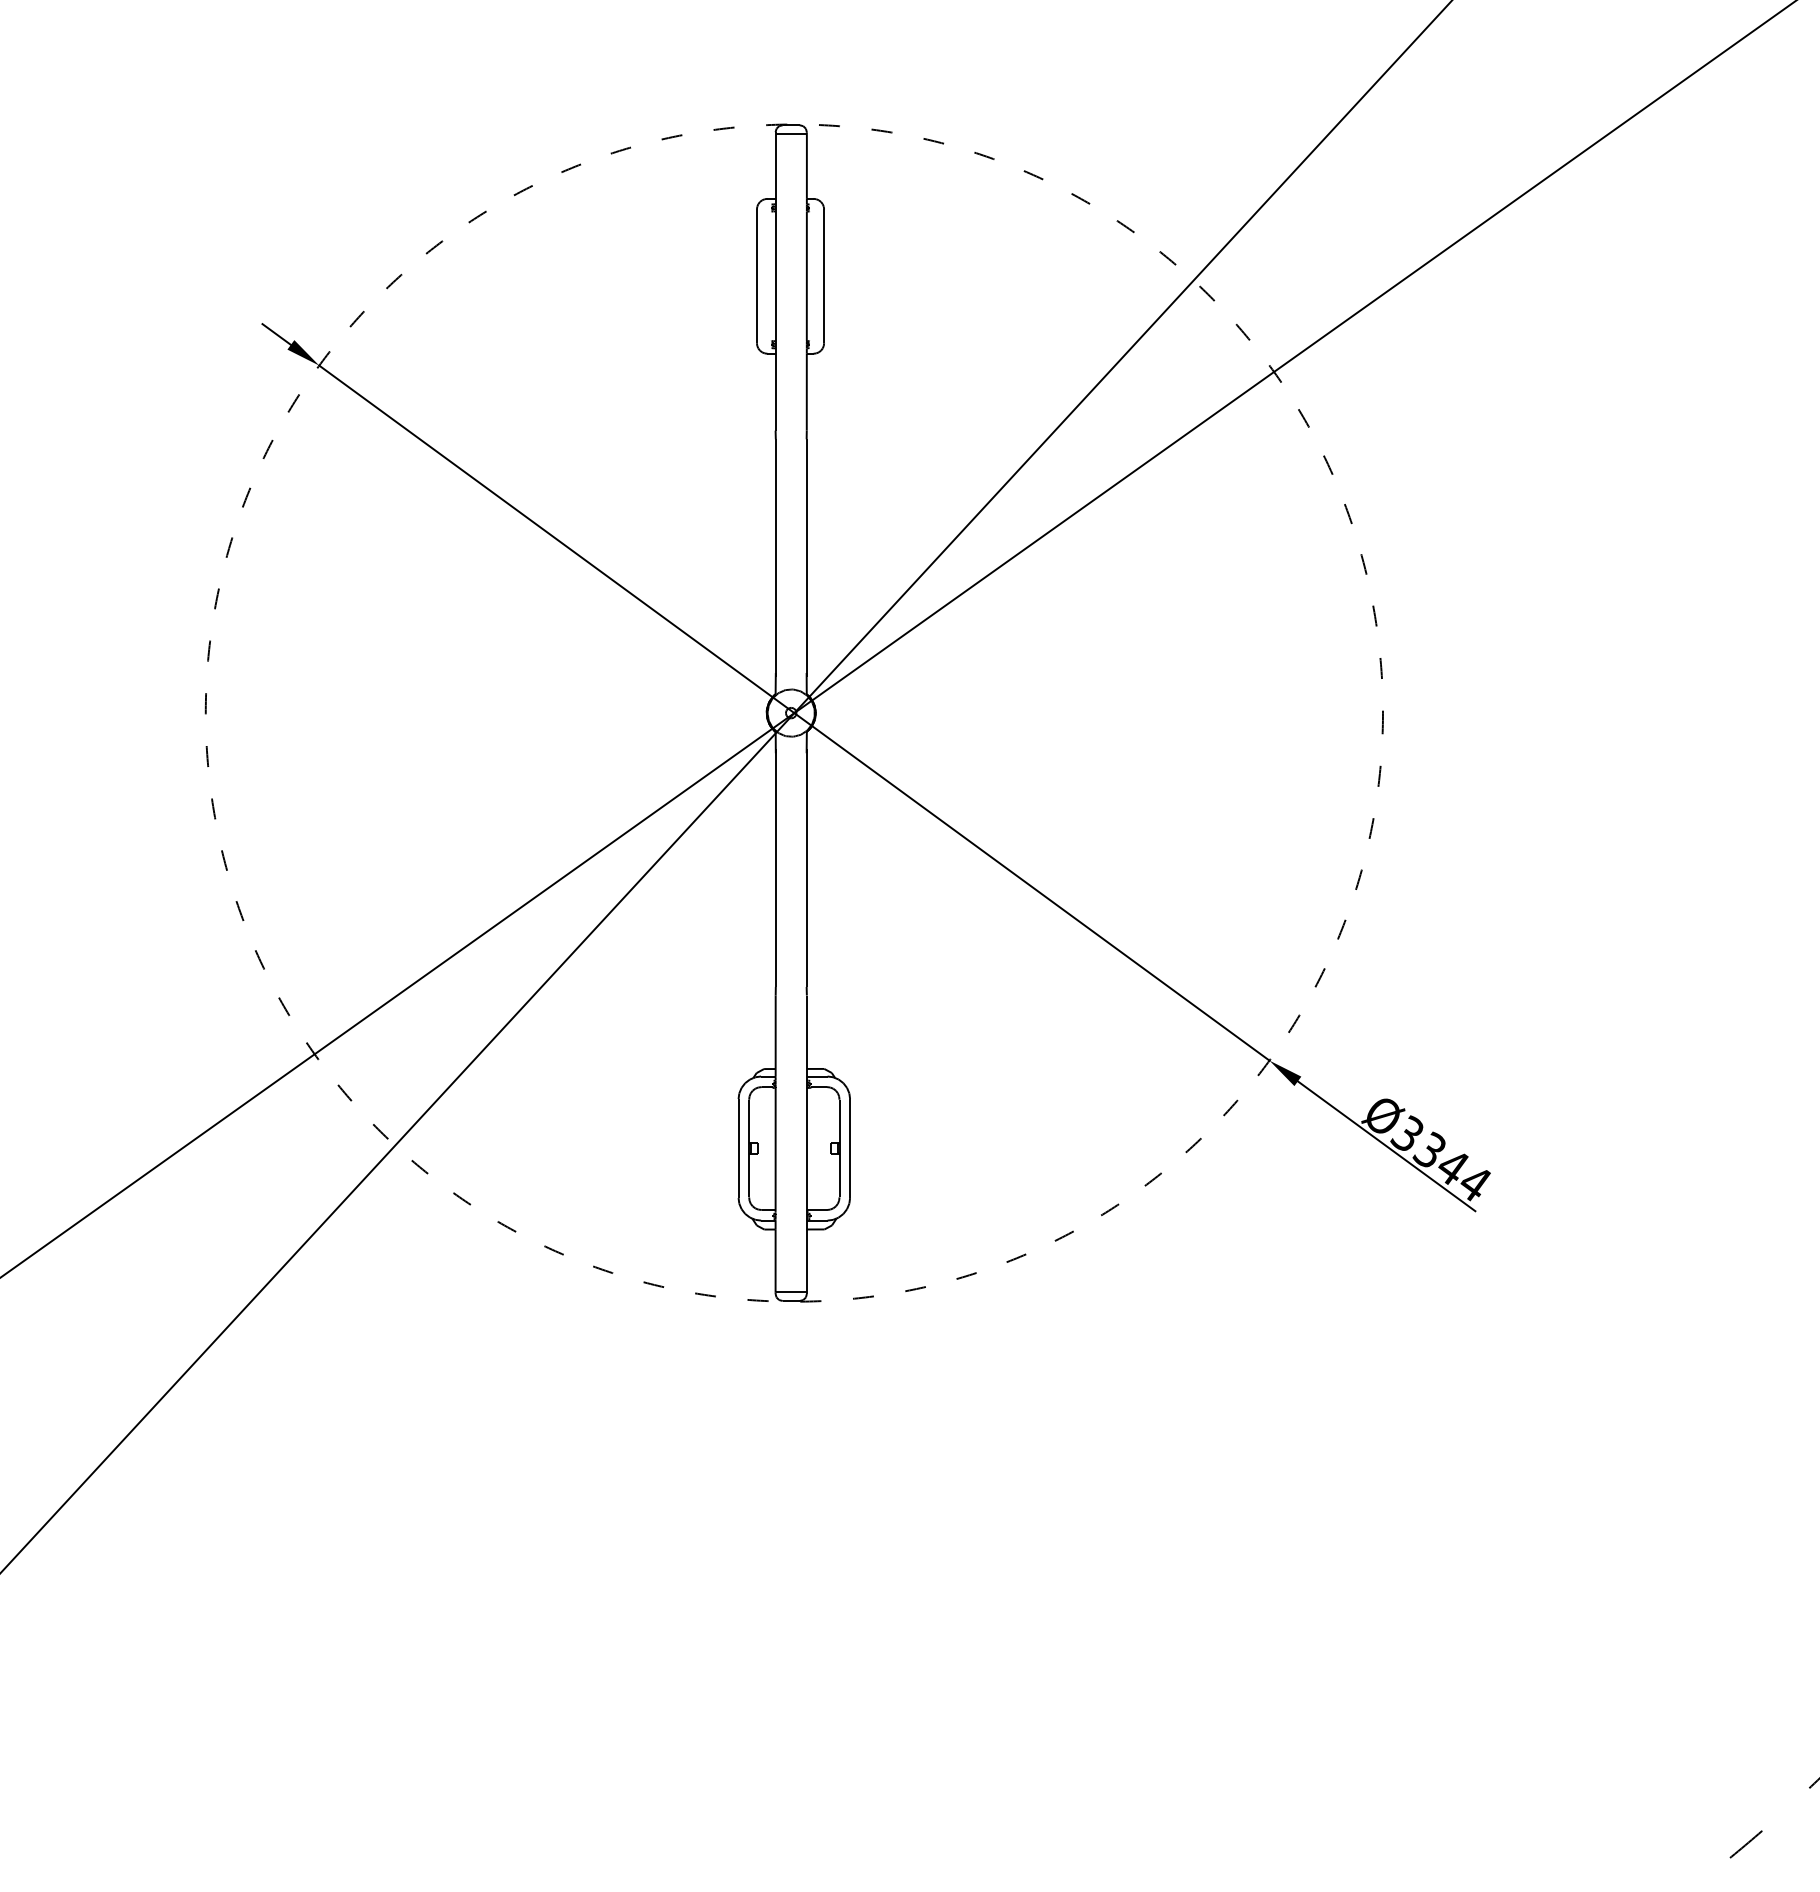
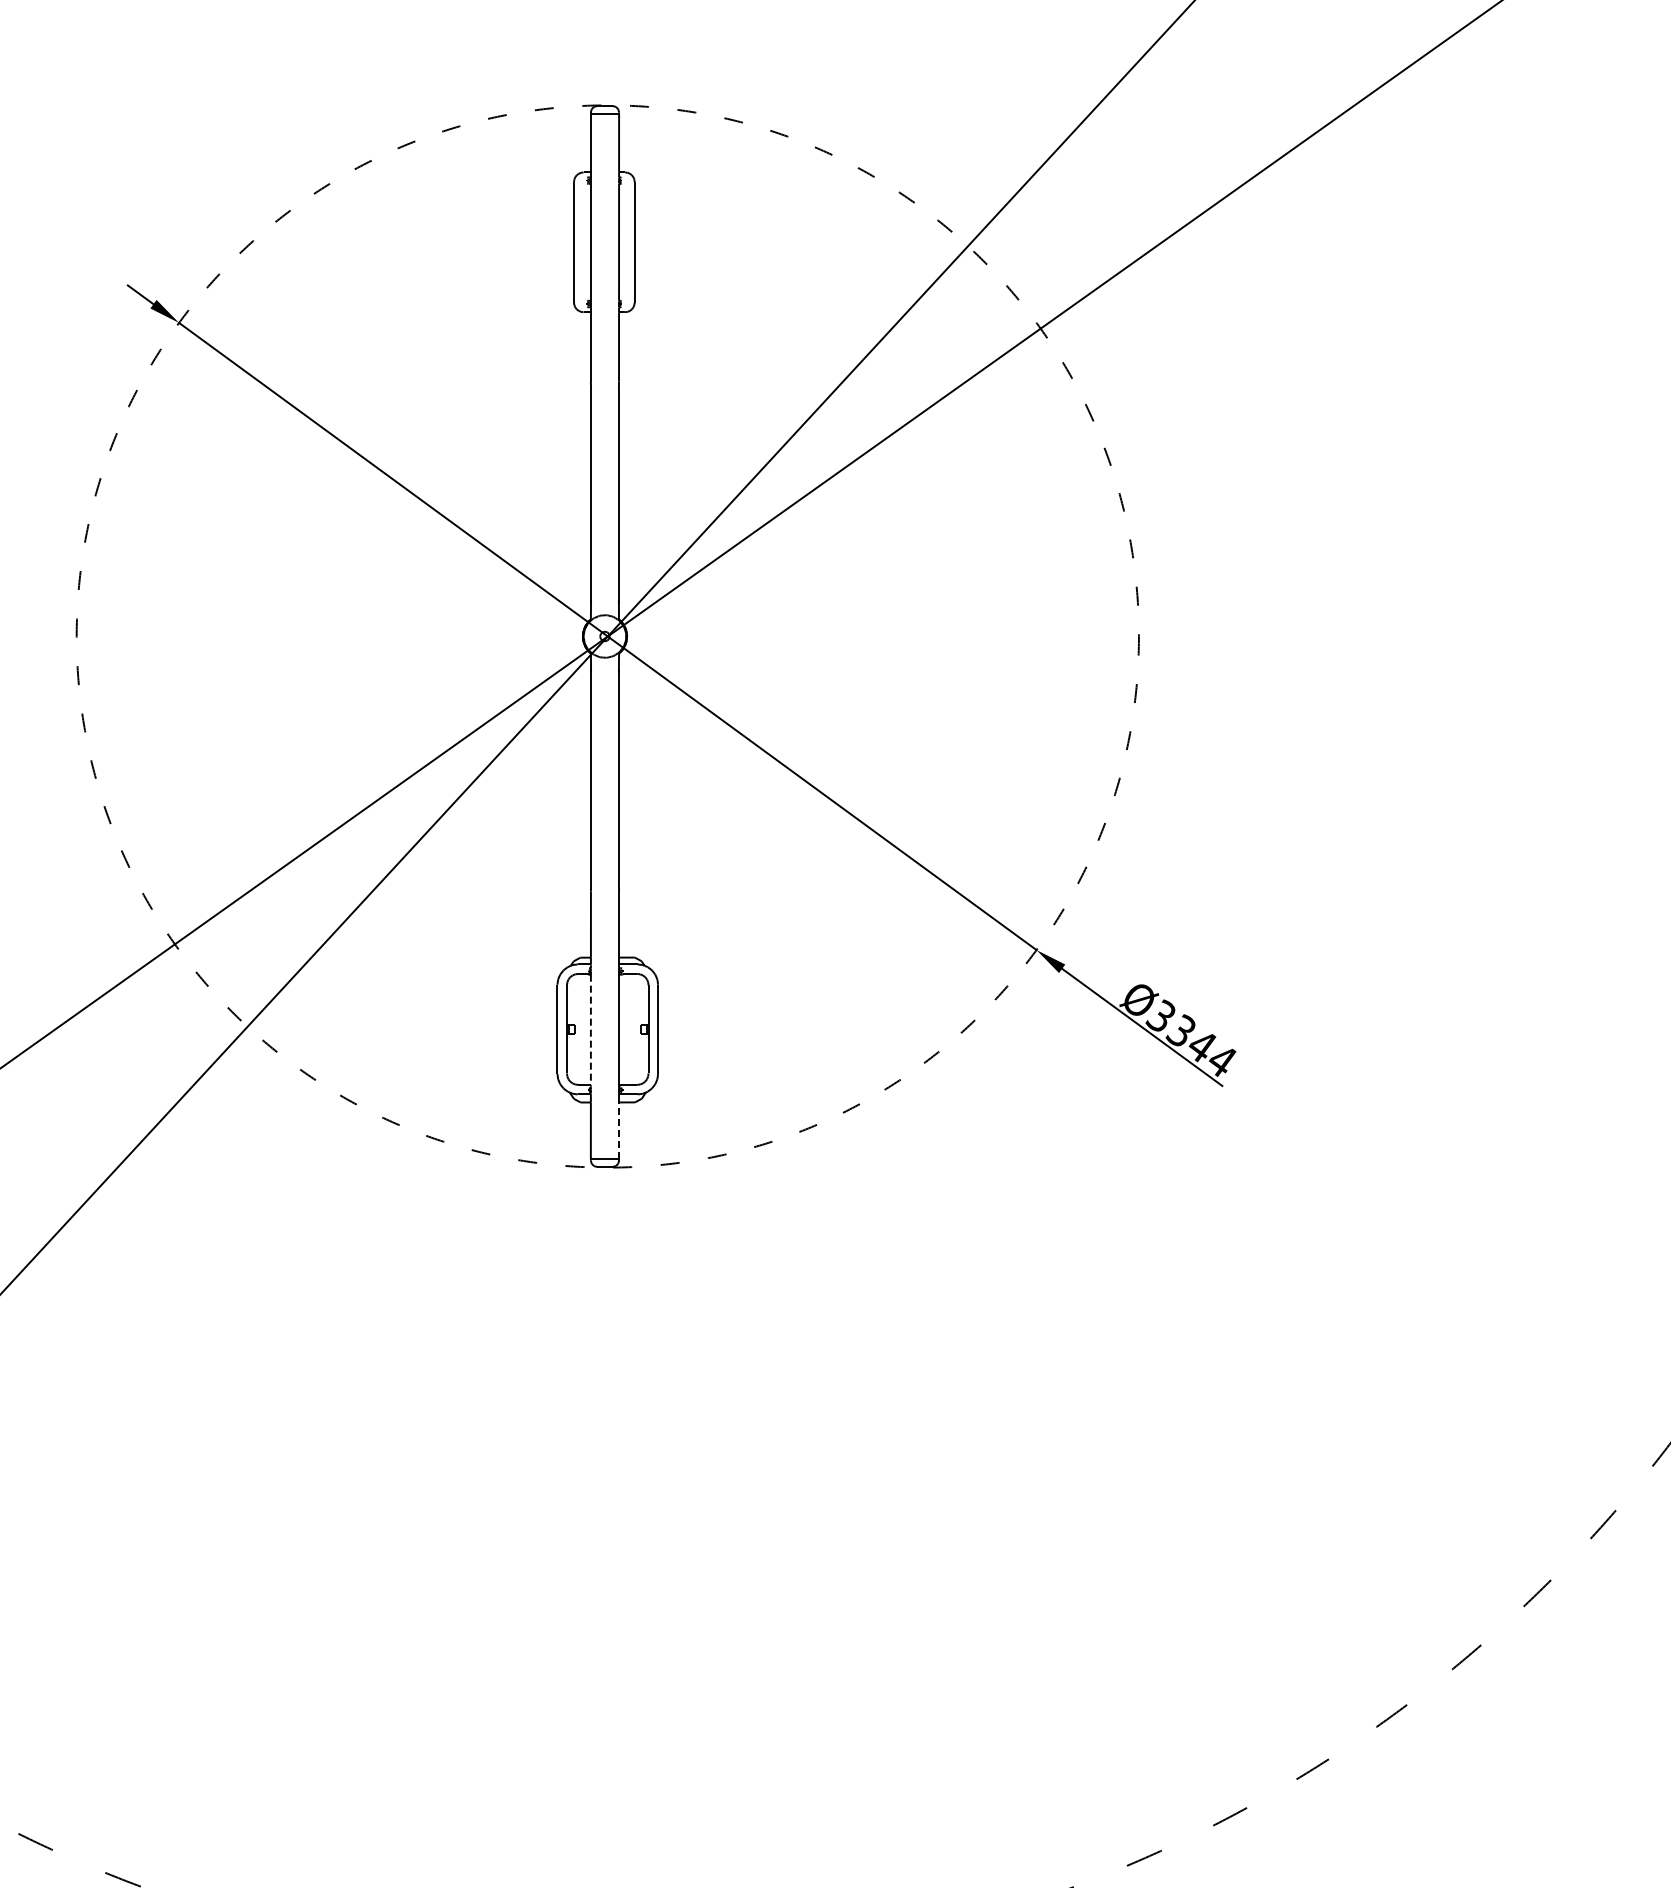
line: (775, 1149) -> (590, 1030), solid -> dashed
line: (807, 1260) -> (619, 1130), solid -> dashed

